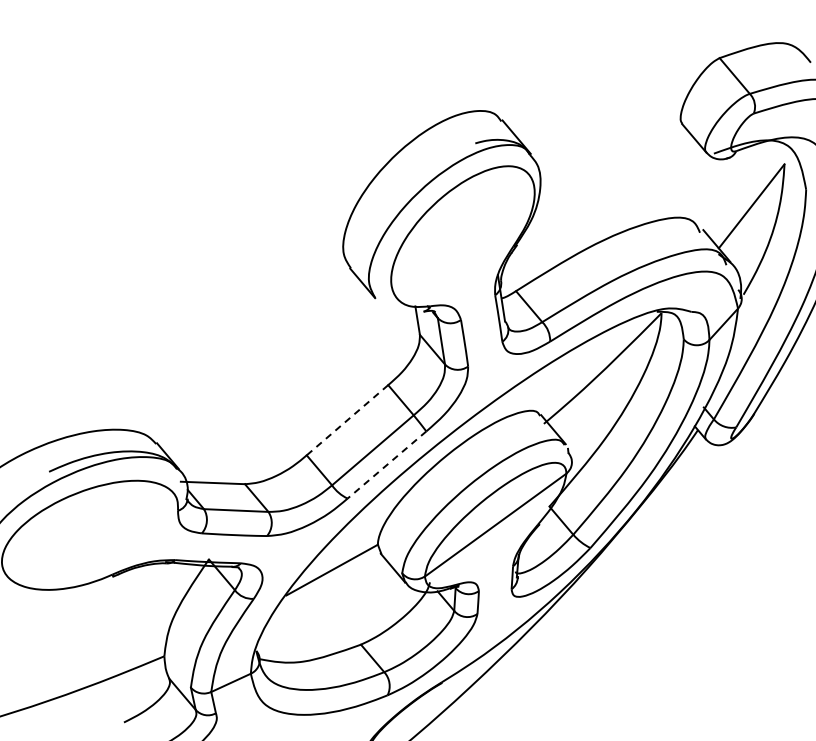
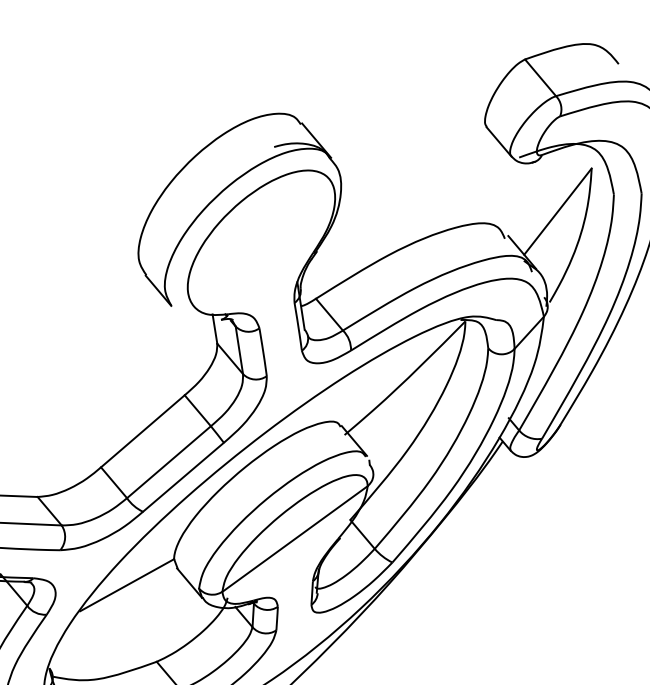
line: (347, 420) -> (142, 431), dashed -> solid
line: (387, 464) -> (183, 476), dashed -> solid

